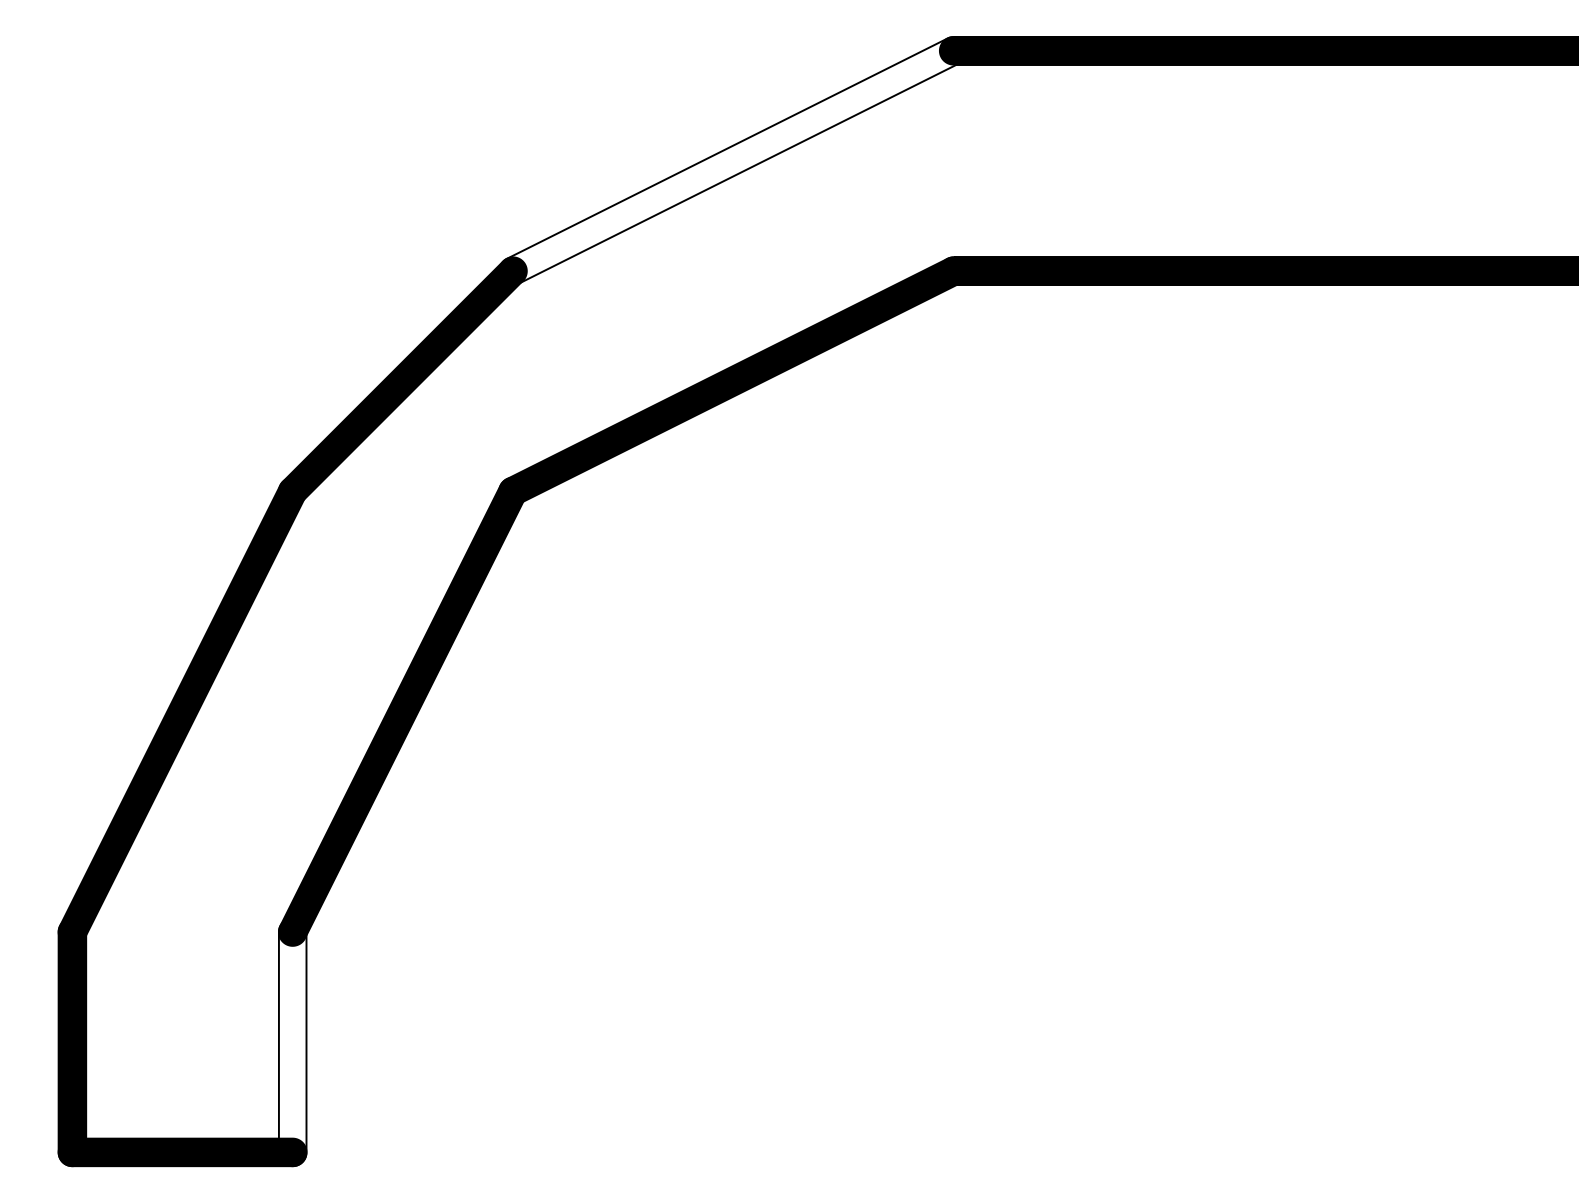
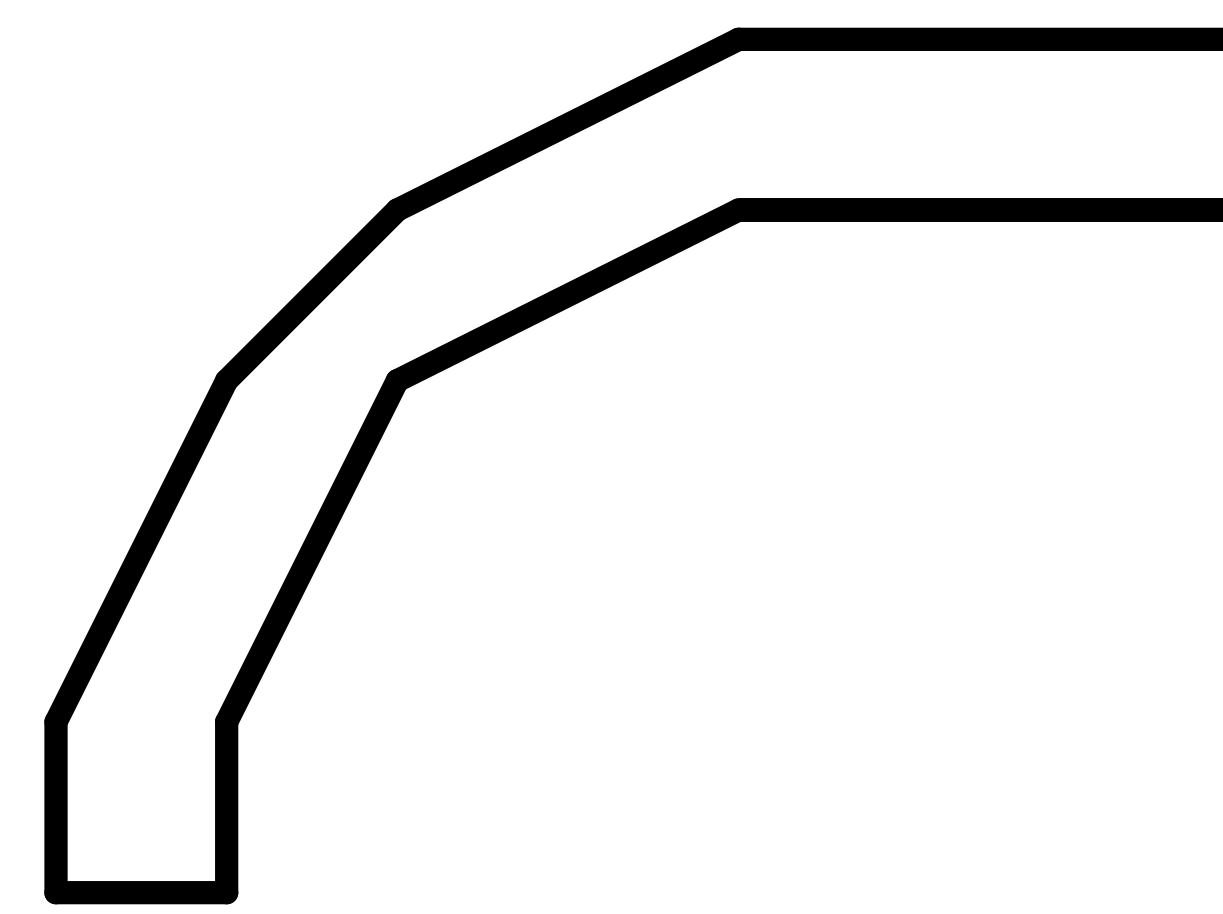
fill: (732, 160) -> (567, 124), added
fill: (292, 1042) -> (226, 807), added

